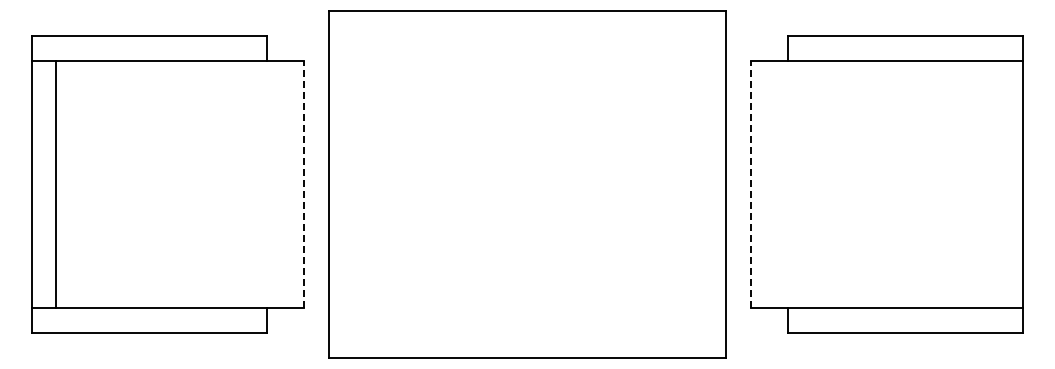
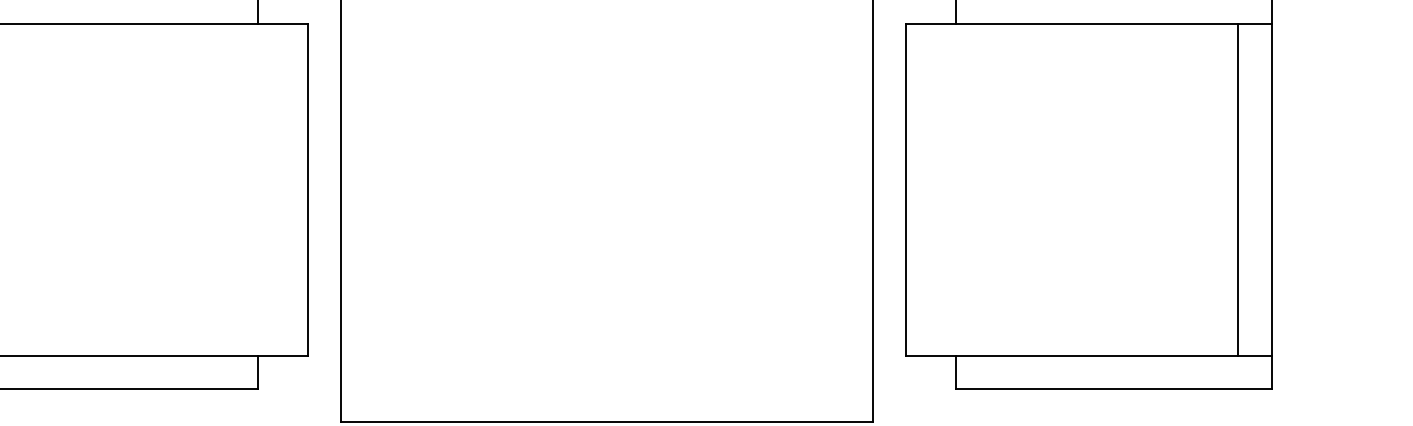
line: (304, 184) -> (308, 189), dashed -> solid
line: (750, 184) -> (905, 189), dashed -> solid
line: (998, 184) -> (1238, 189), added

